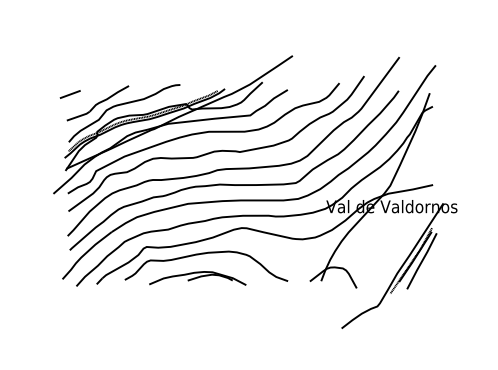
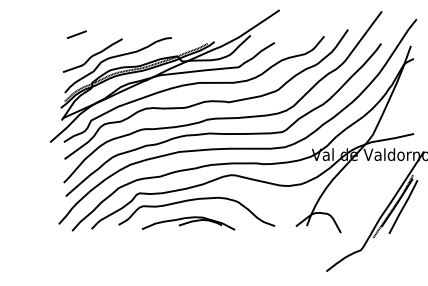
line: (69, 94) -> (76, 34), moved

